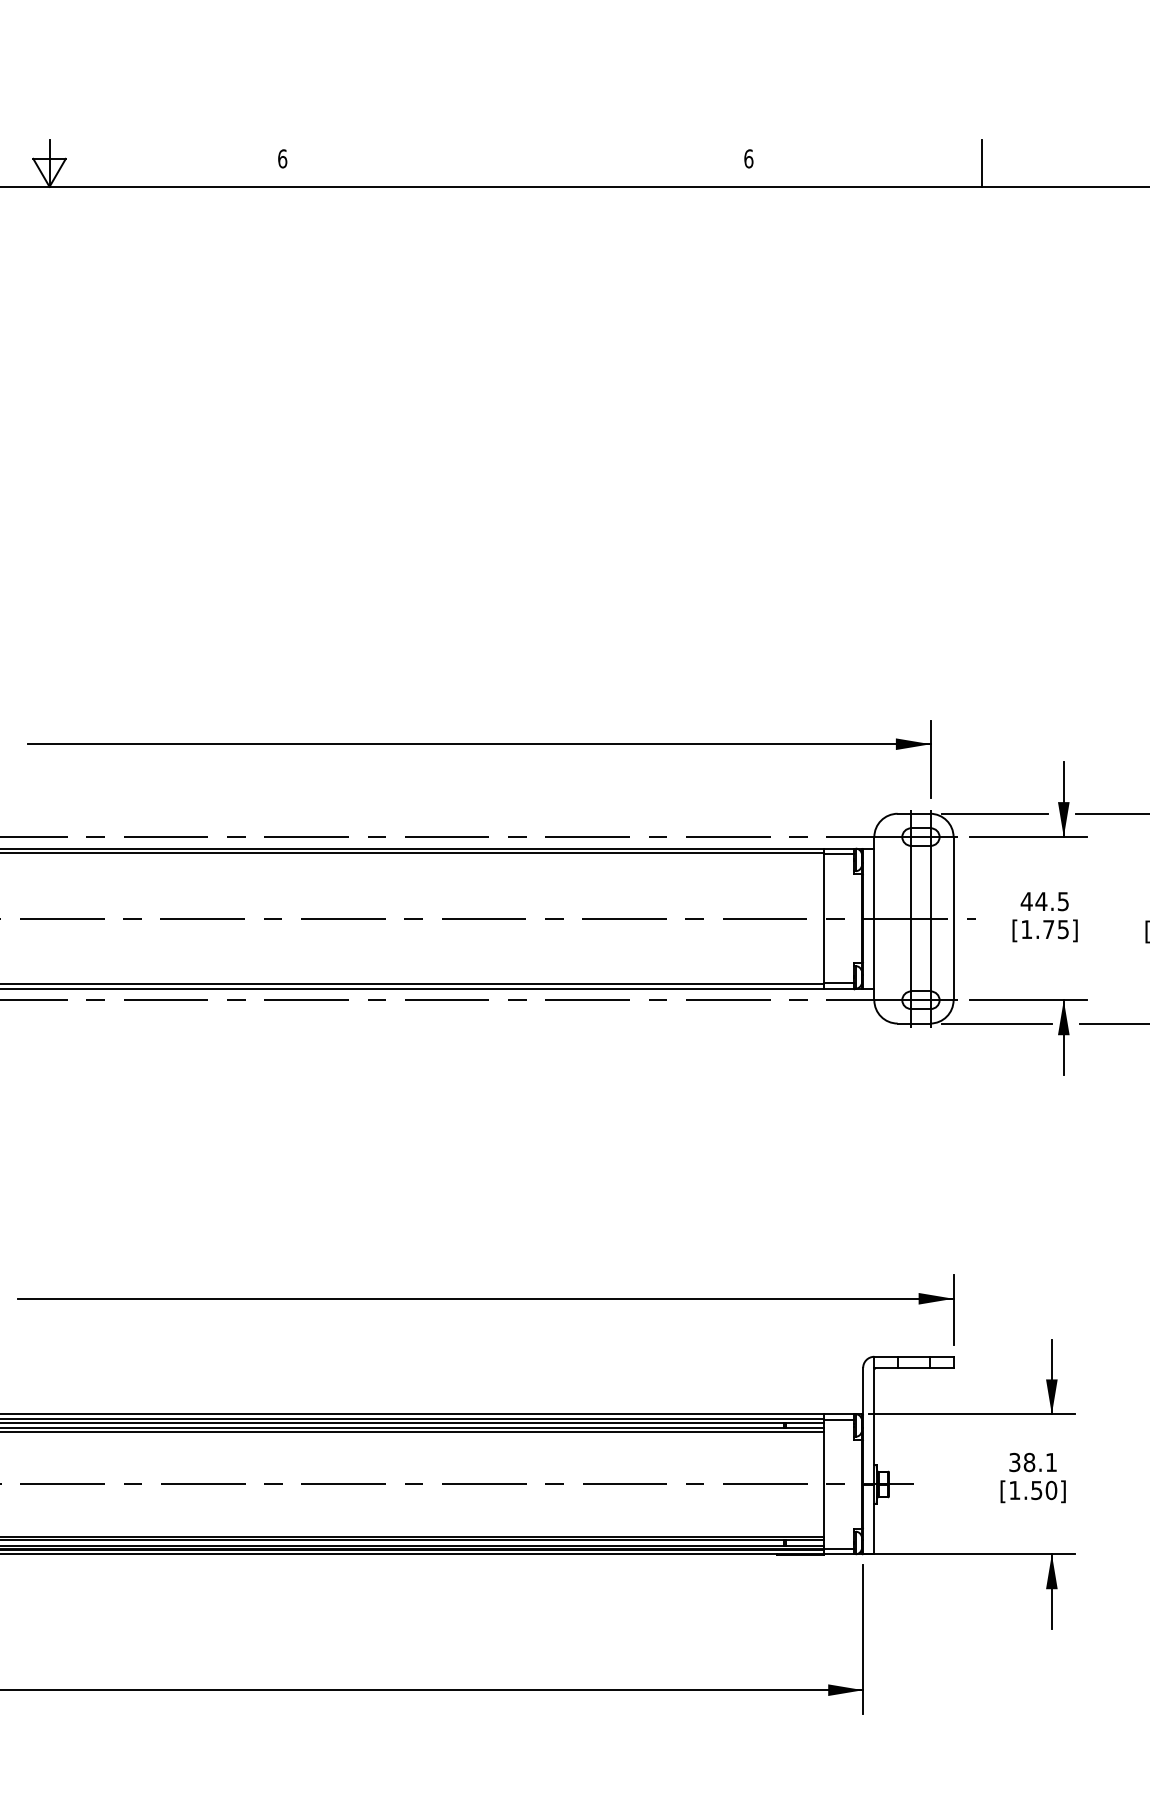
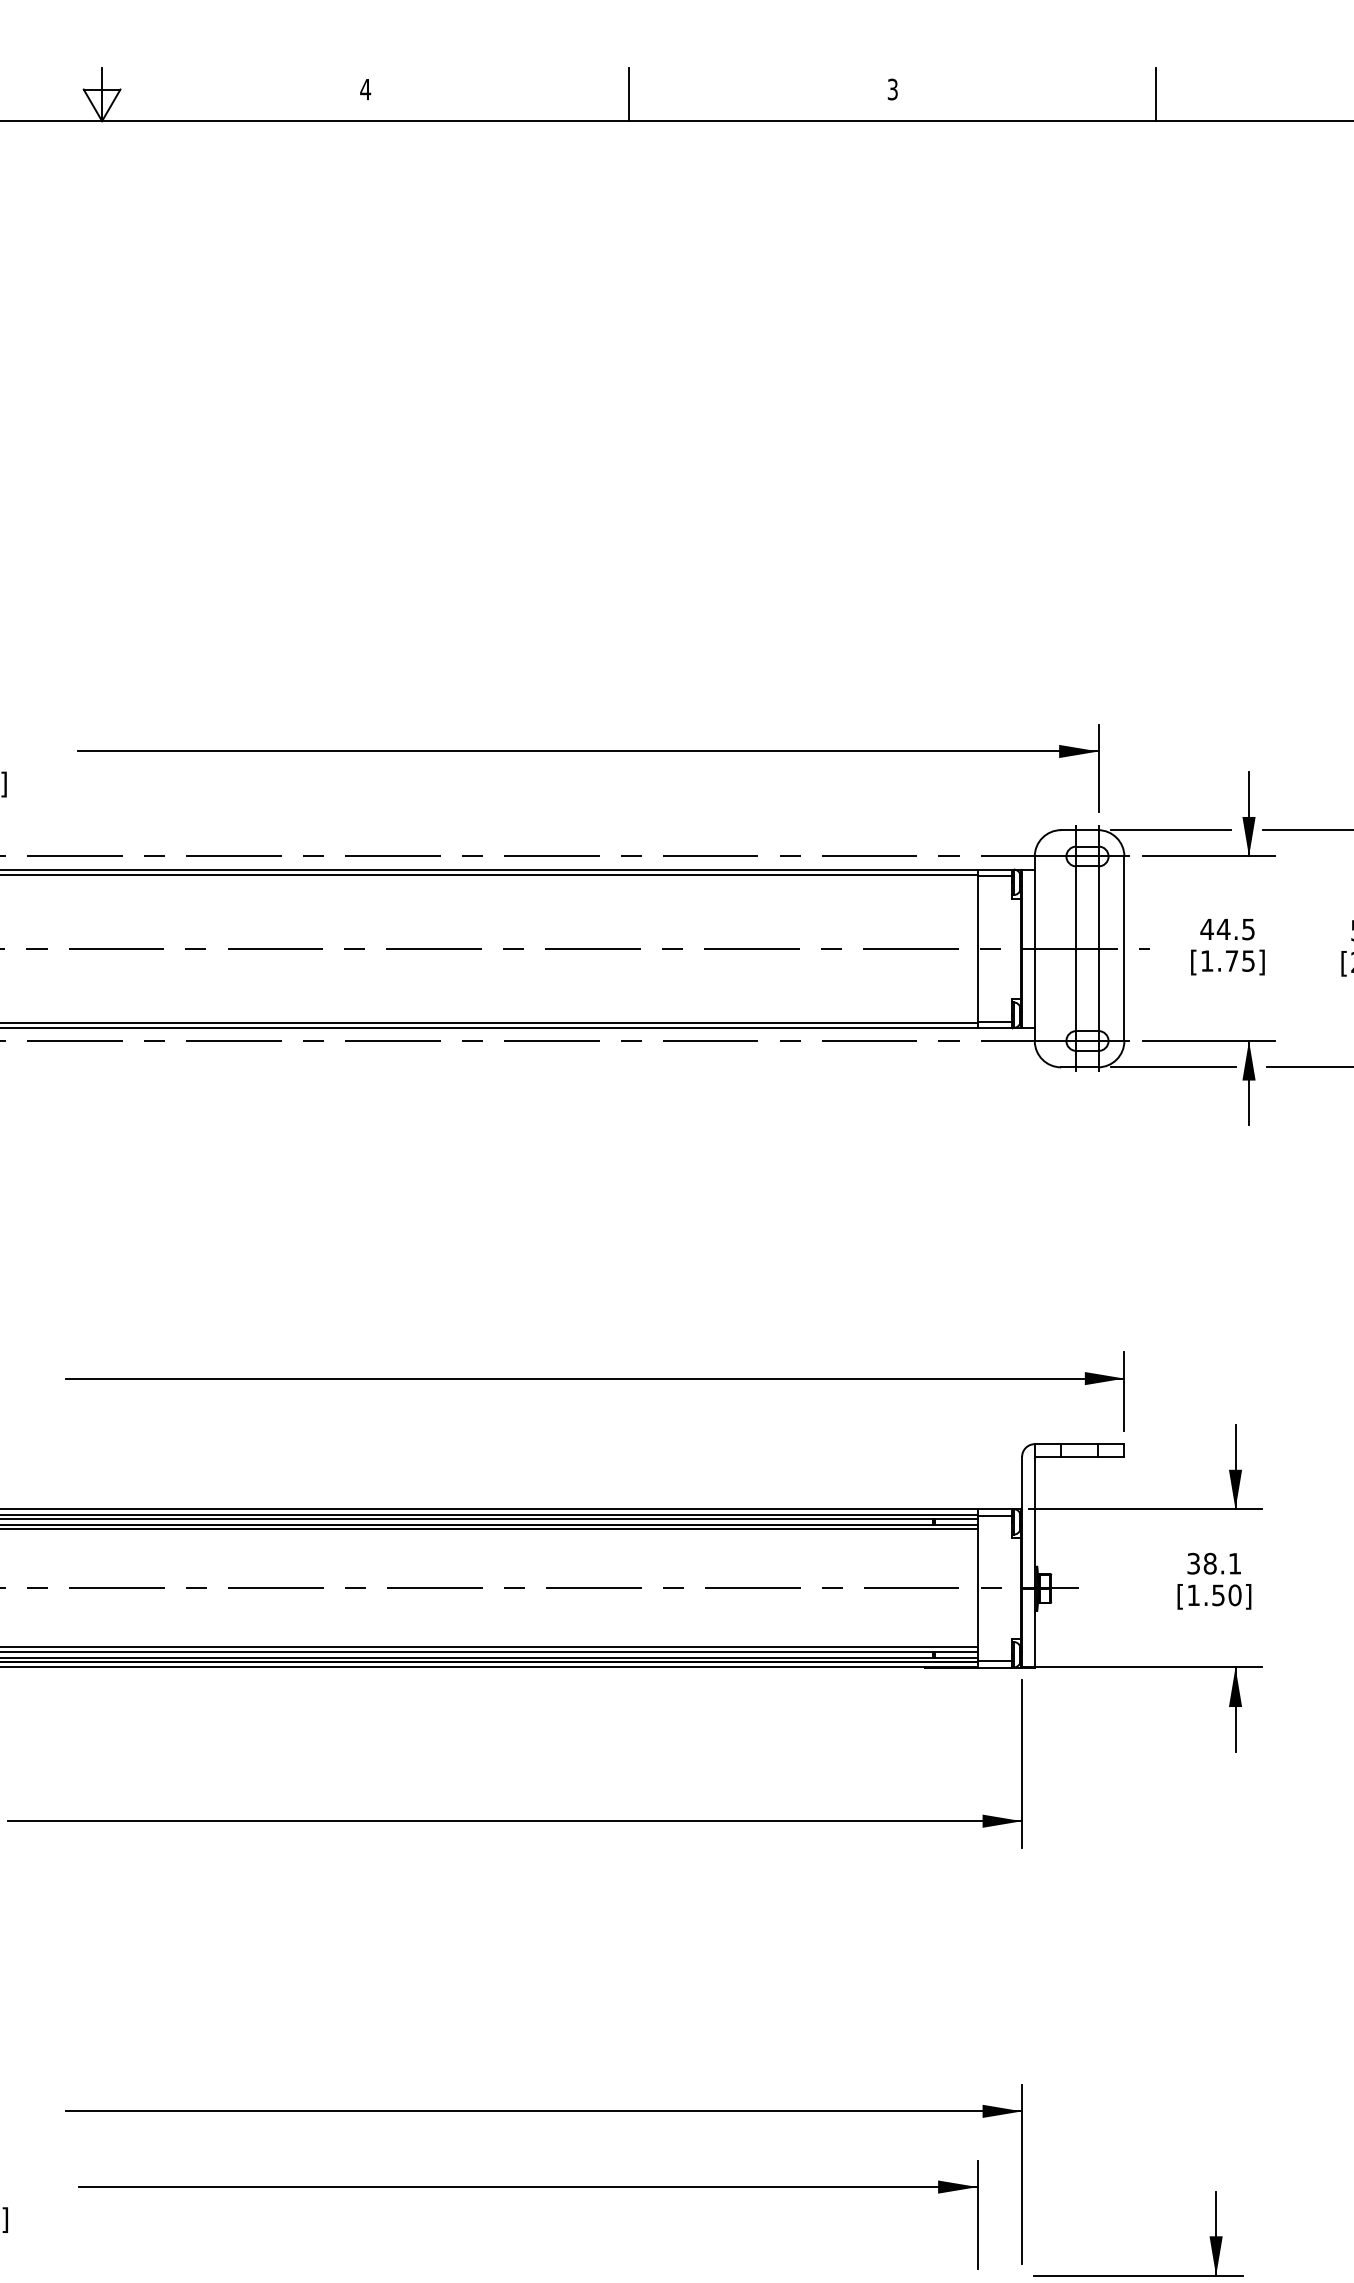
text: (282, 158) -> (365, 89), 6 -> 4
text: (748, 158) -> (892, 89), 6 -> 3
line: (515, 163) -> (629, 94), added

